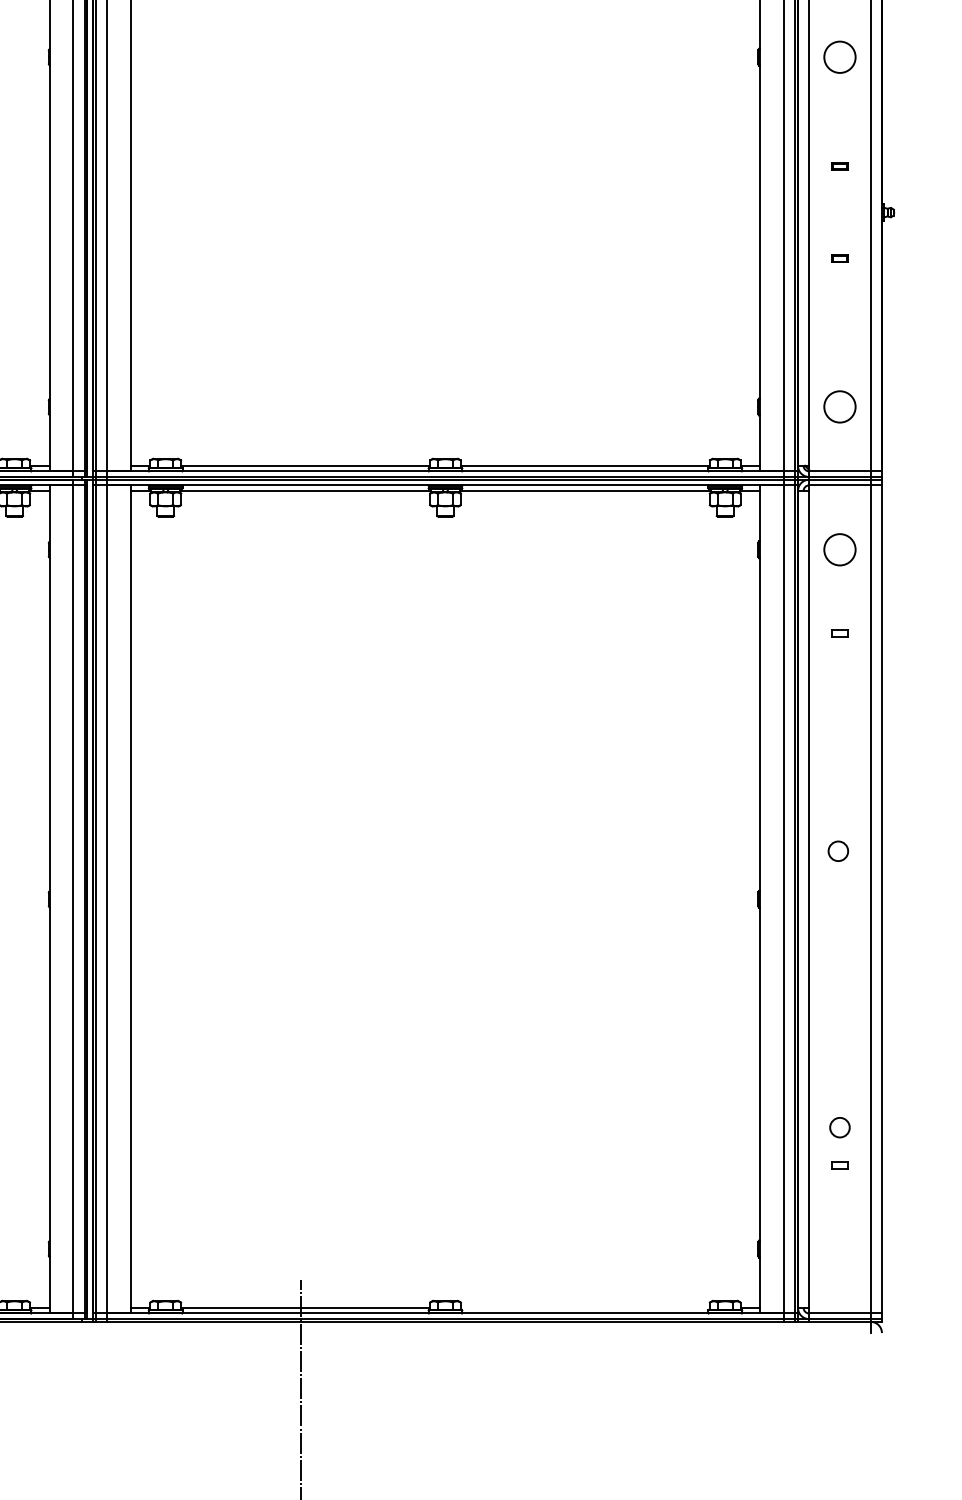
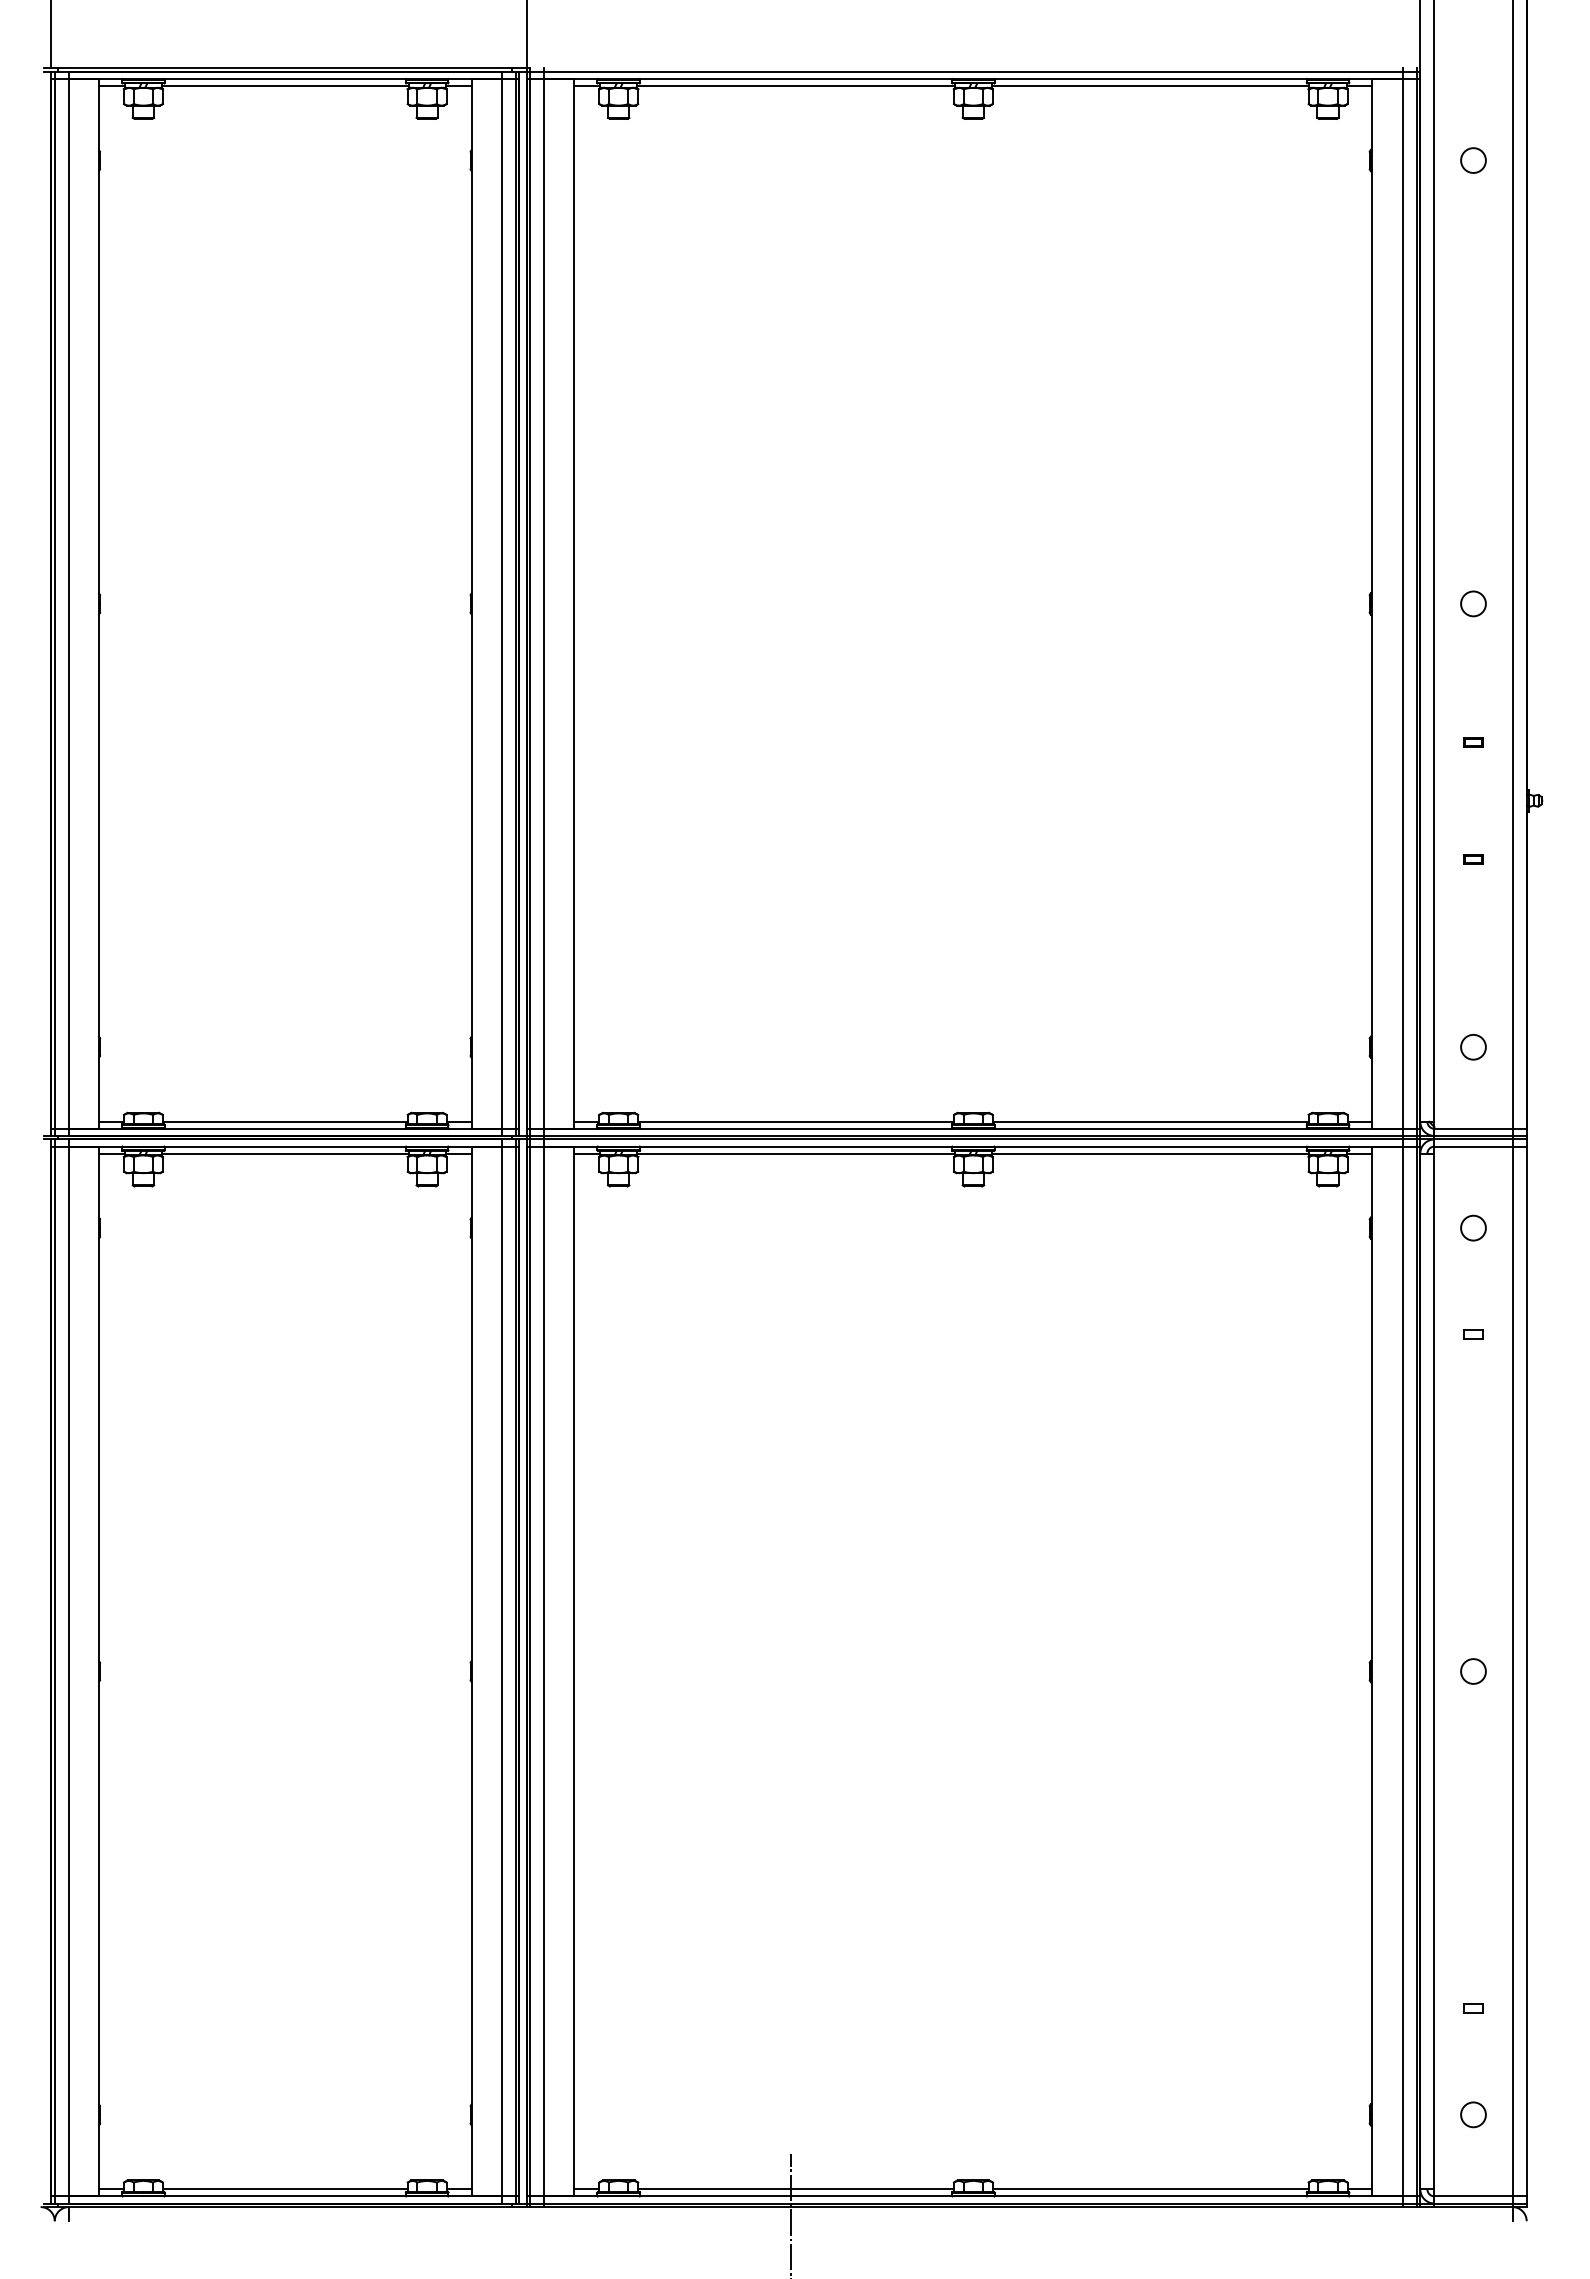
circle: (839, 56) -> (1473, 603), size x0.62
circle: (839, 407) -> (1473, 1047), size x0.62
circle: (839, 549) -> (1473, 1227), size x0.62
circle: (838, 851) -> (1473, 1671), moved
circle: (839, 1127) -> (1473, 2114), moved
line: (585, 1308) -> (1150, 2189), added

